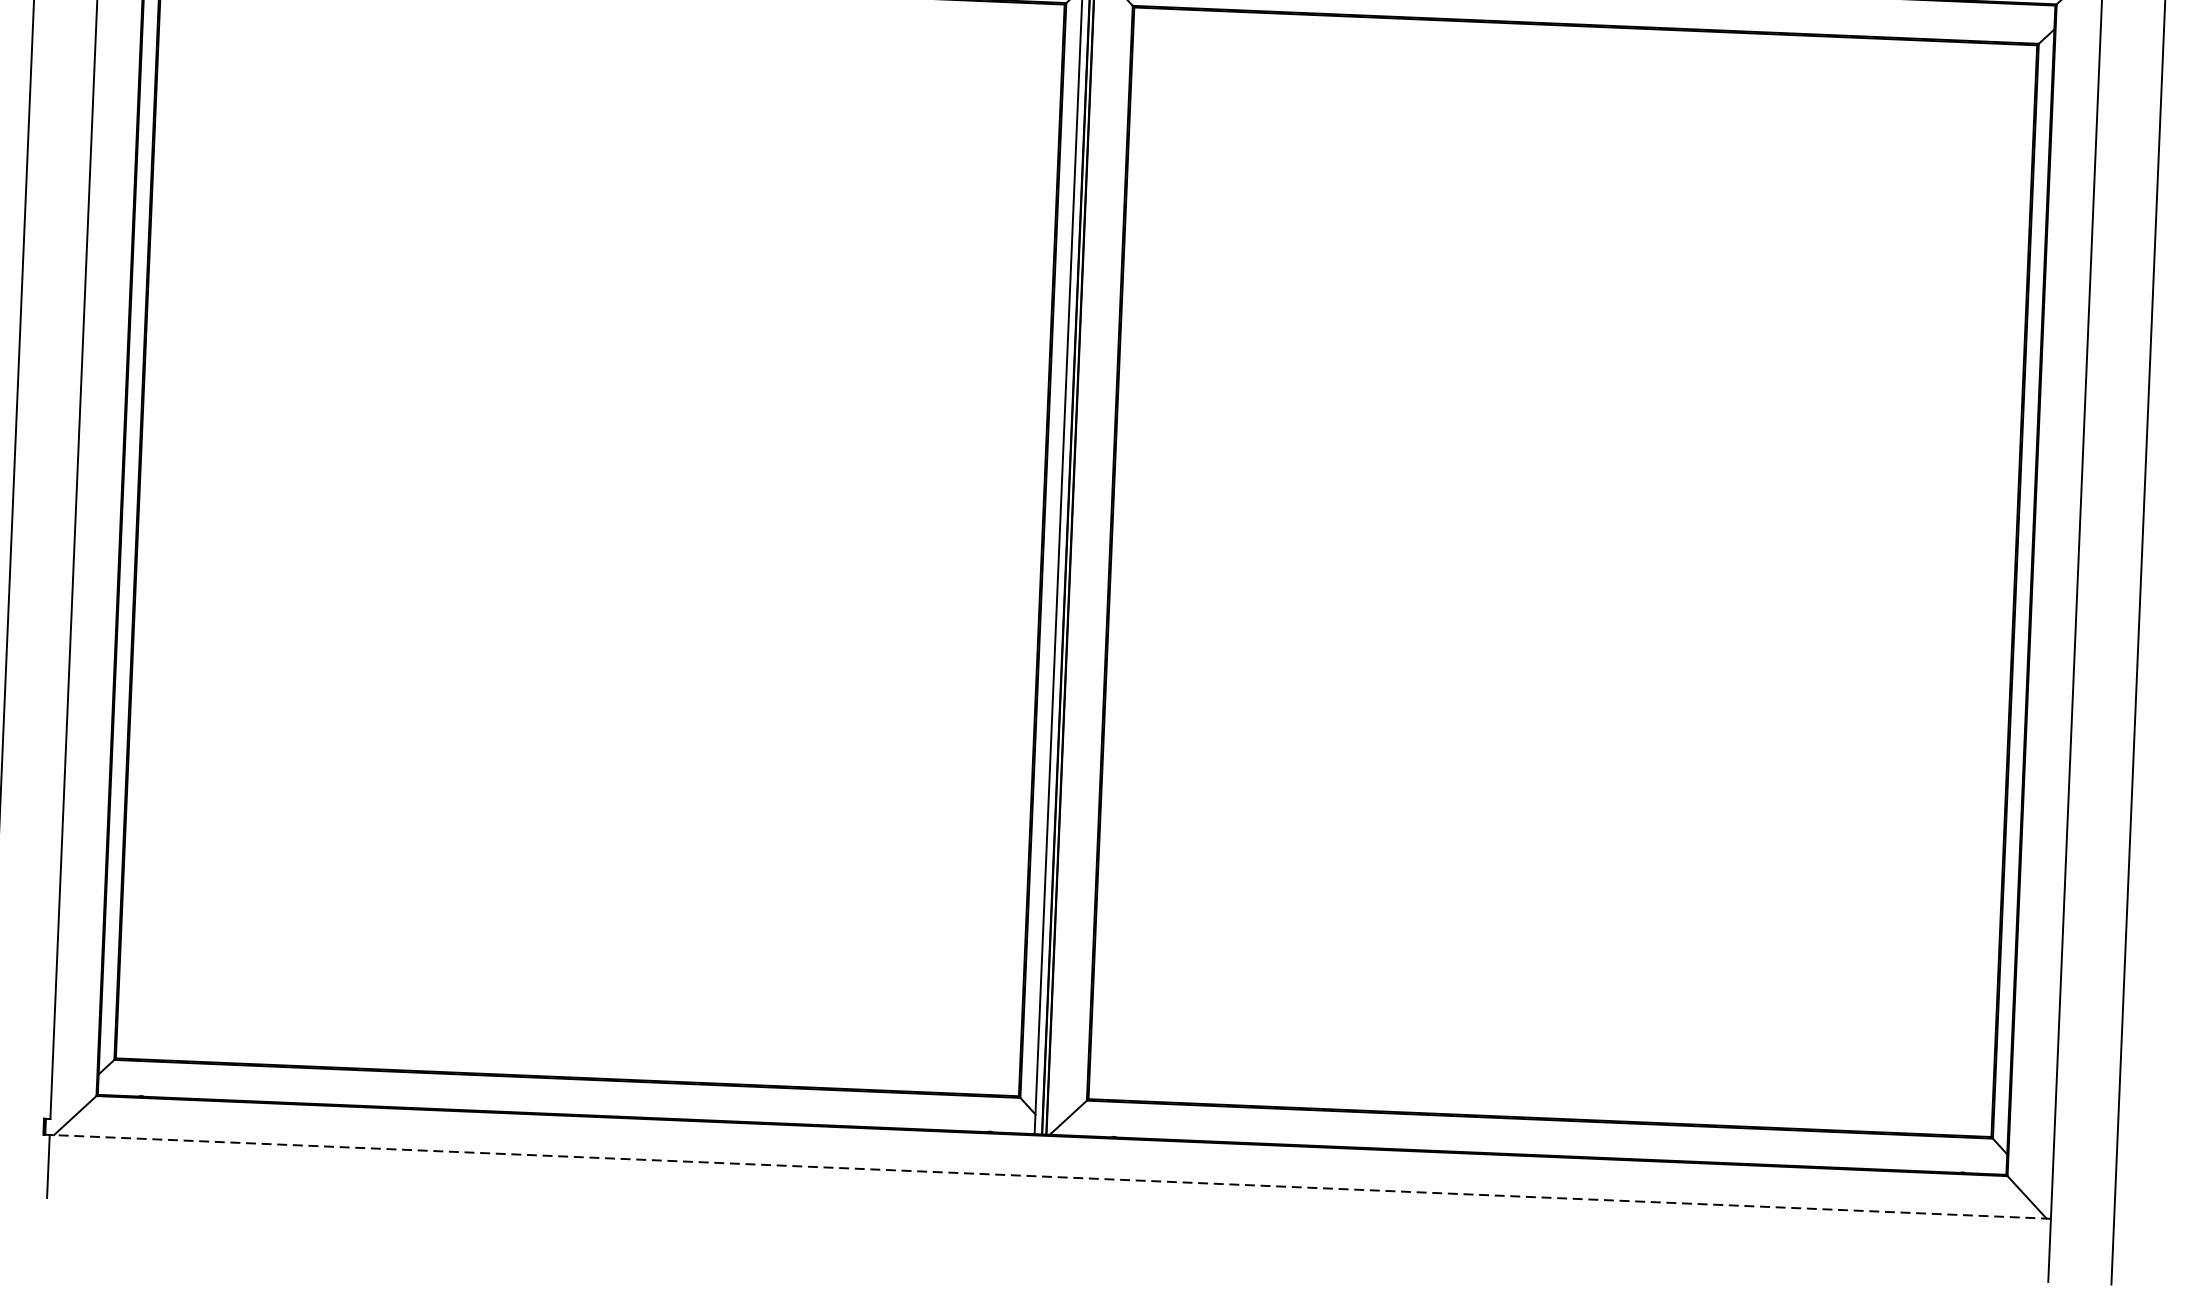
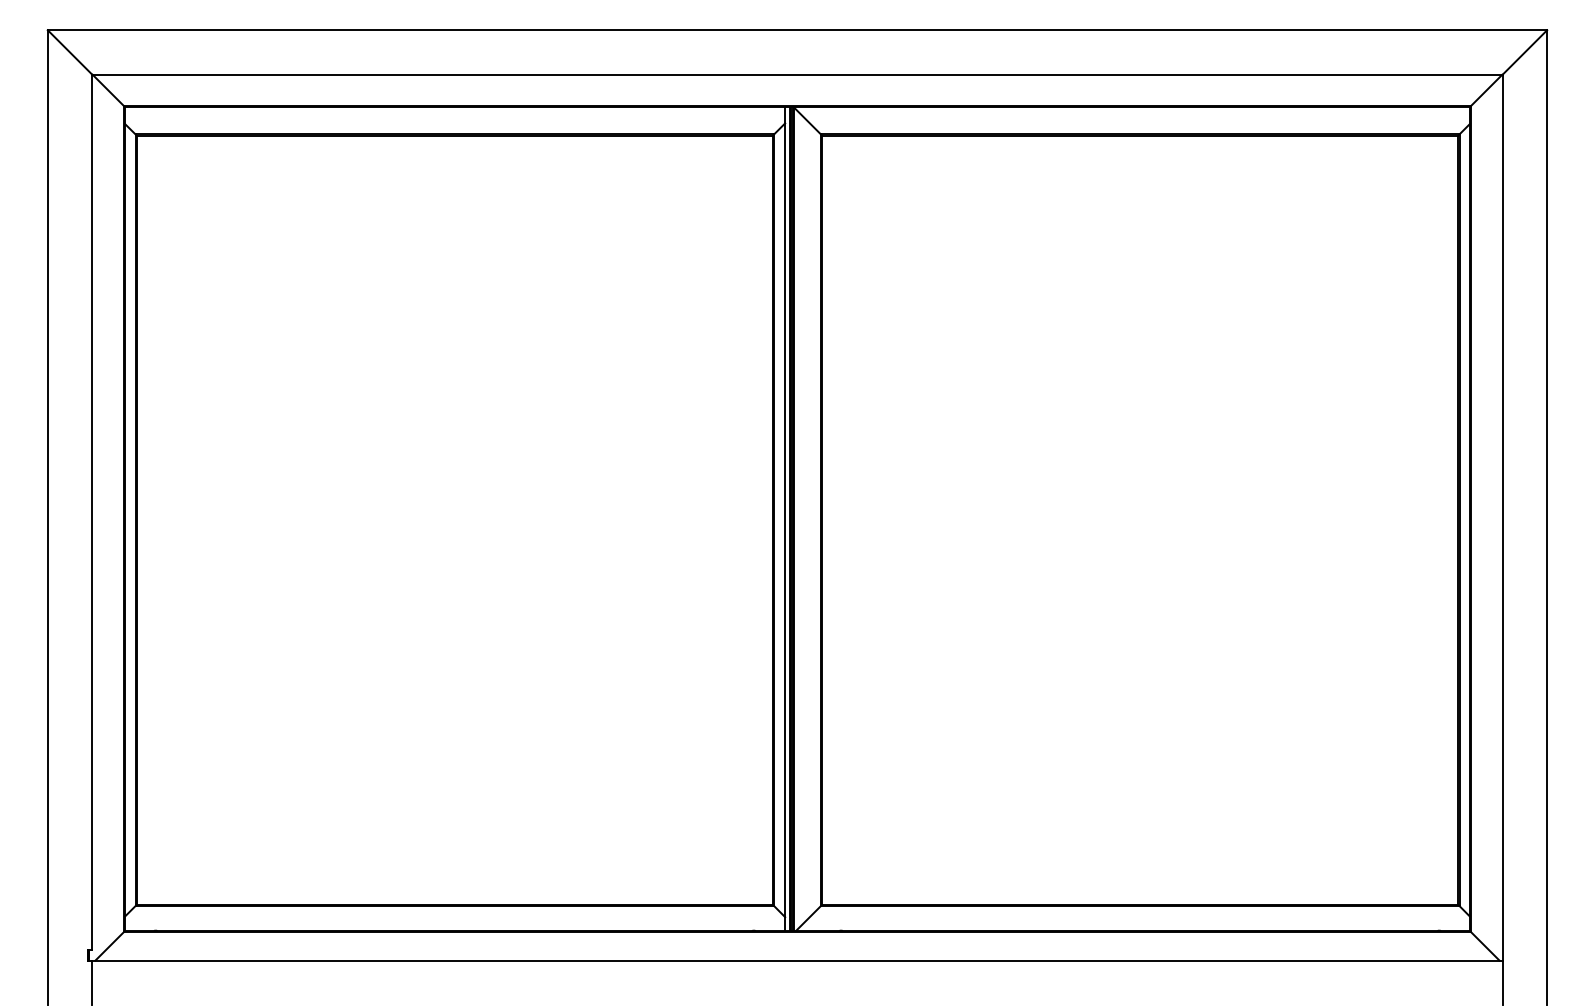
line: (1046, 1176) -> (794, 960), dashed -> solid

